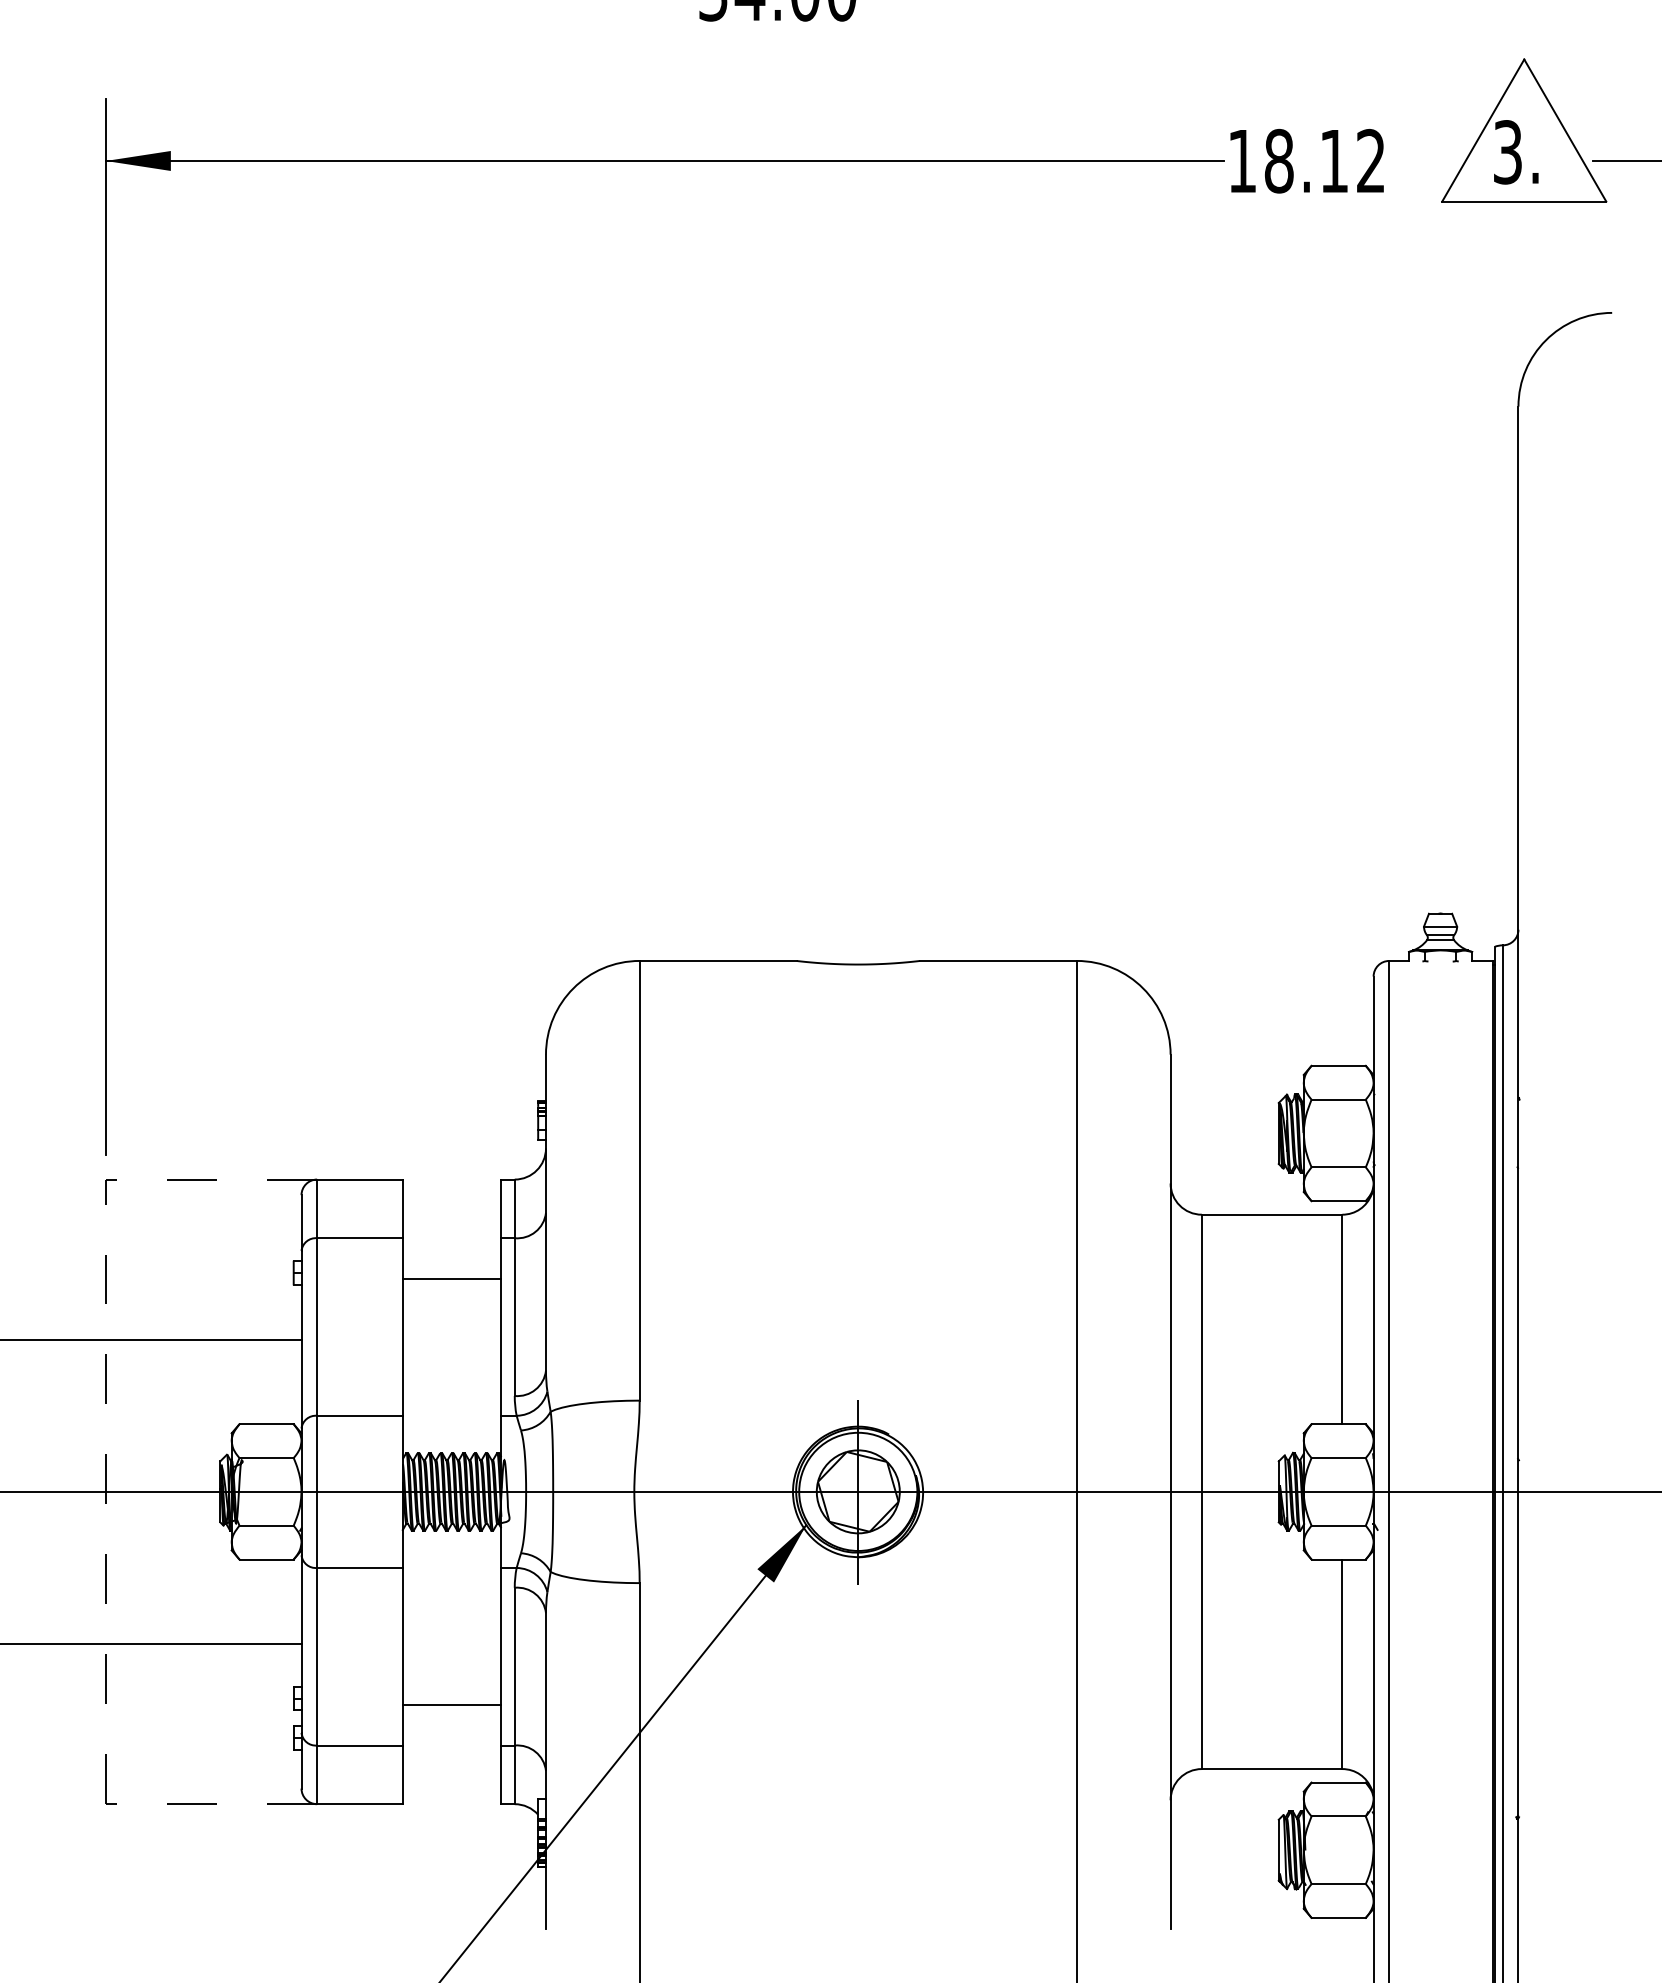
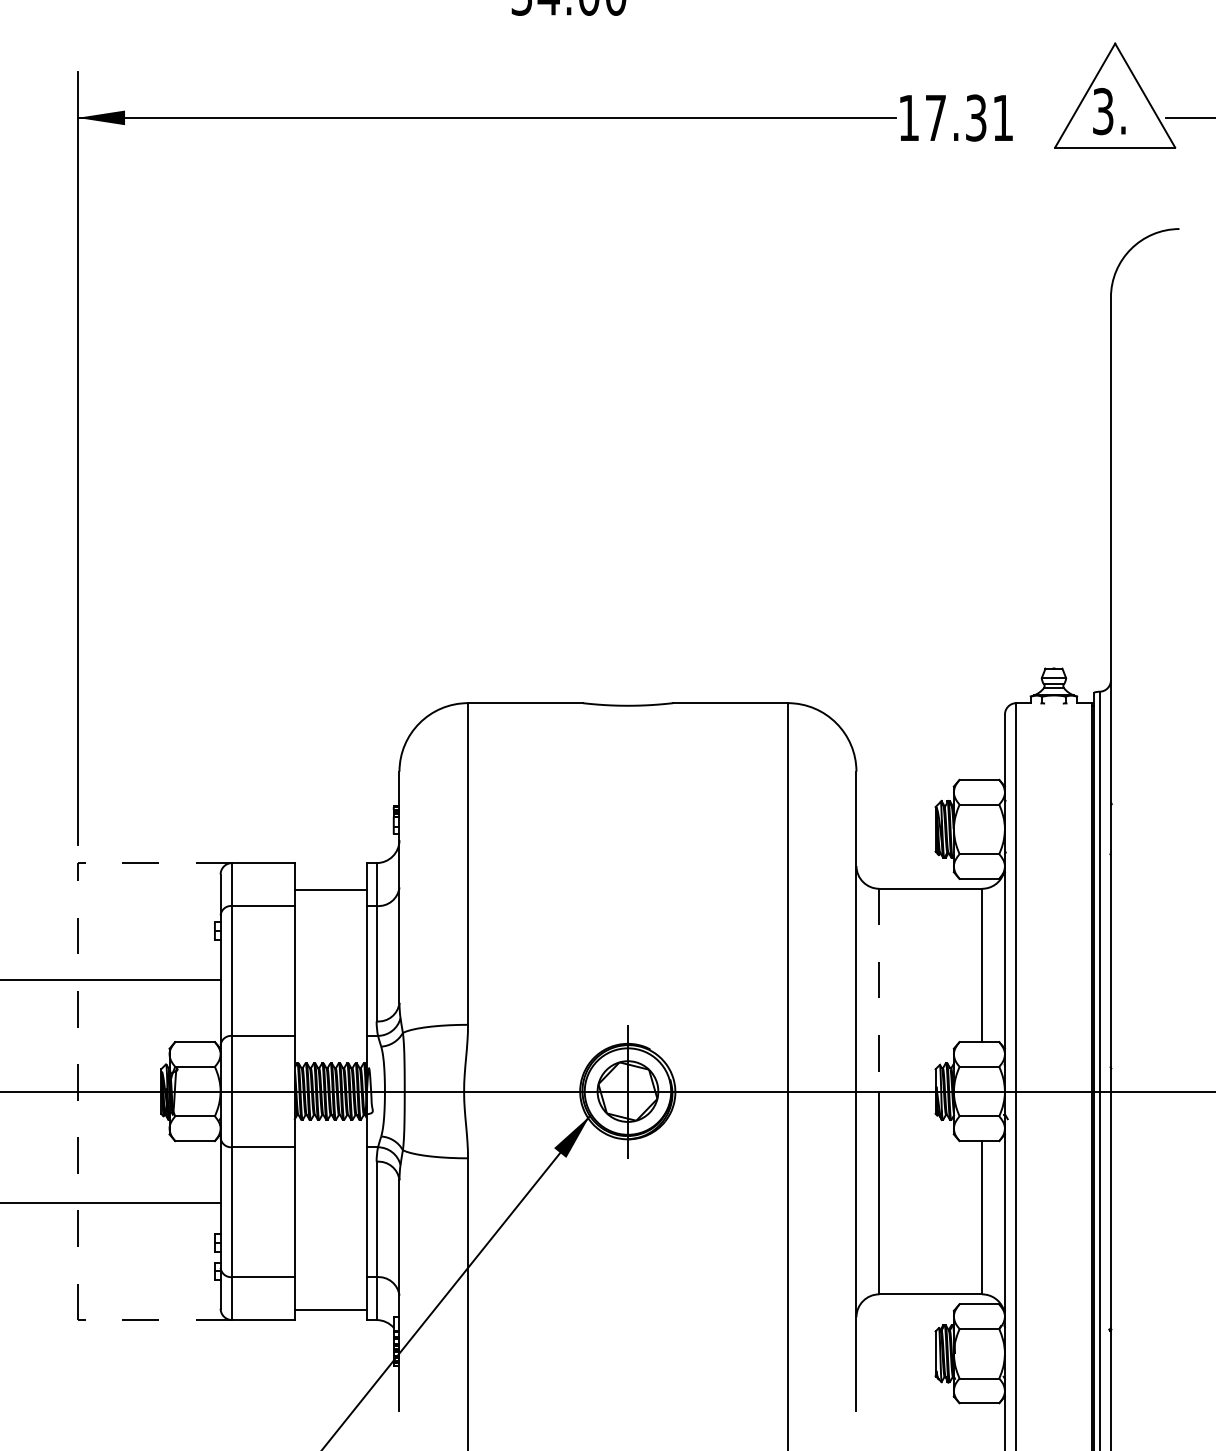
text: (1324, 160) -> (969, 117), 18.12 -> 17.31
line: (452, 1279) -> (331, 890), moved
line: (1201, 1353) -> (879, 990), solid -> dashed
line: (452, 1704) -> (331, 1309), moved

